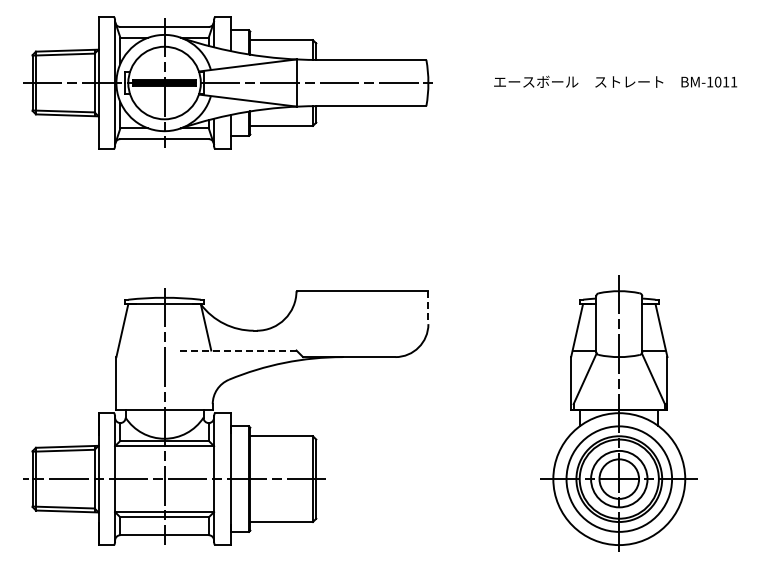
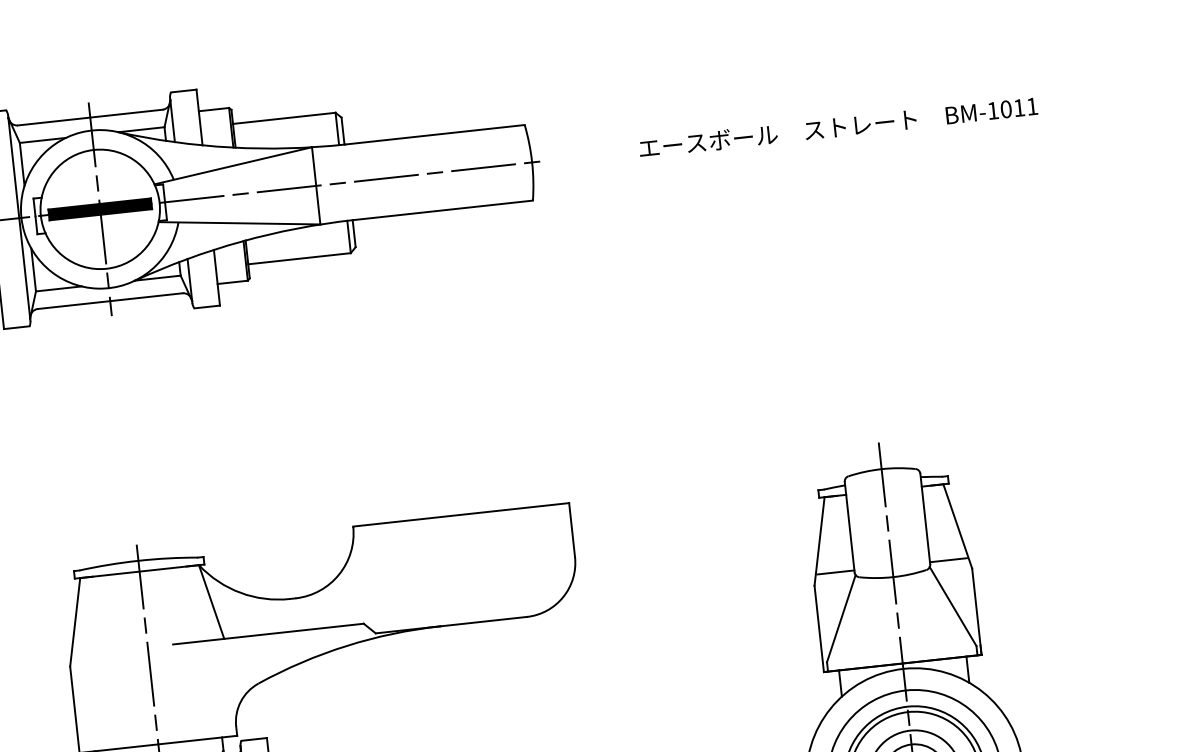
line: (428, 308) -> (572, 531), dashed -> solid
line: (237, 350) -> (267, 634), dashed -> solid

